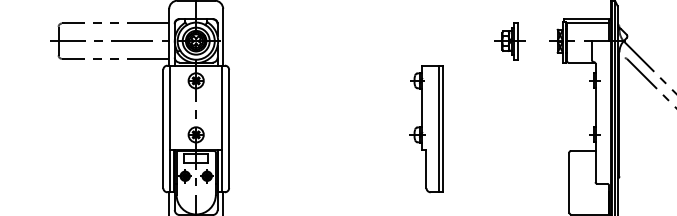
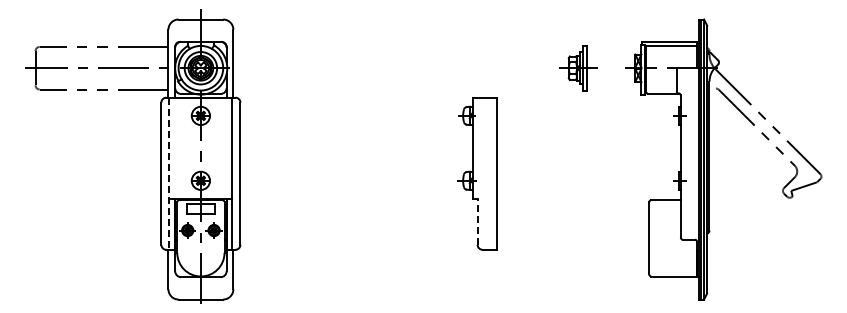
line: (438, 128) -> (492, 173), removed
line: (170, 129) -> (169, 174), solid -> dashed
line: (426, 168) -> (477, 221), solid -> dashed

